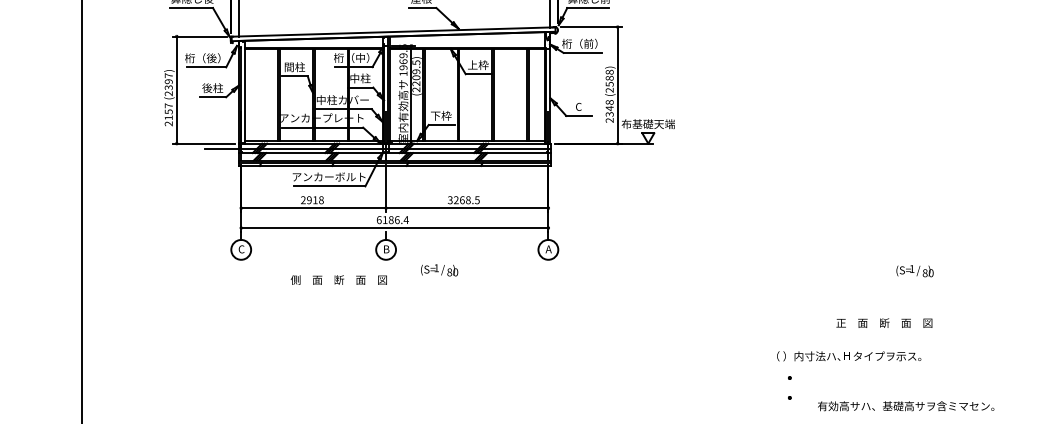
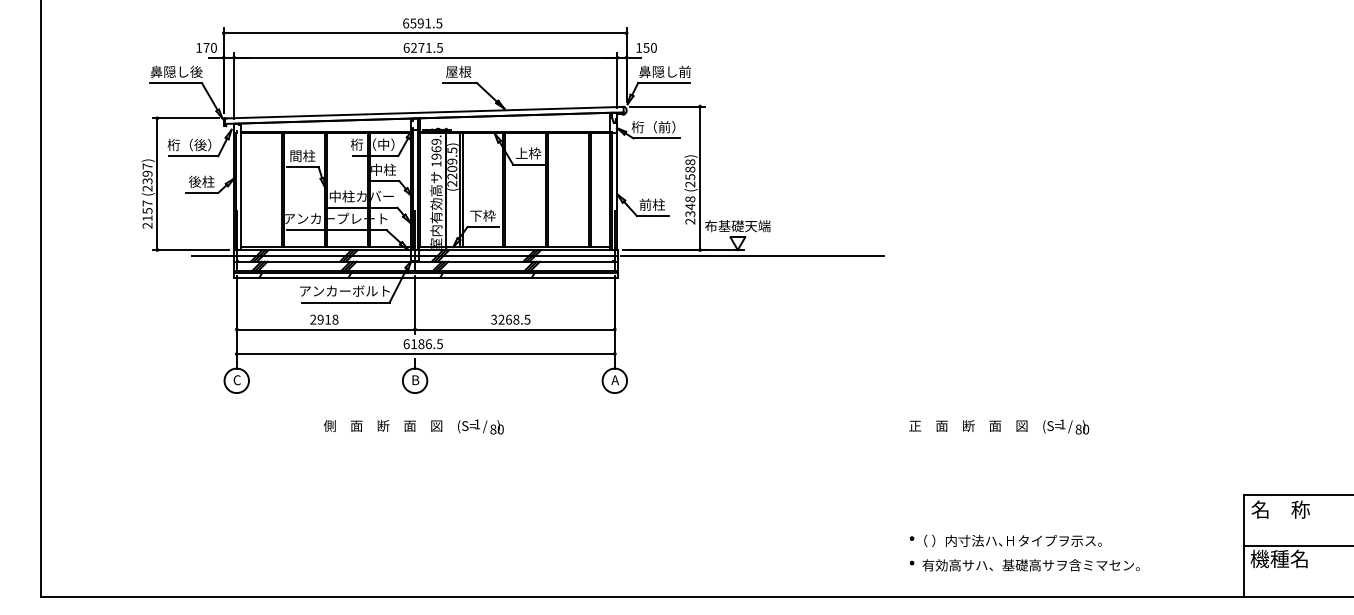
text: (578, 106) -> (651, 204), C -> 前柱
line: (660, 148) -> (752, 256), added
text: (405, 220) -> (439, 344), 6186.4 -> 6186.5
text: (439, 269) -> (480, 426), moved
text: (915, 270) -> (1066, 426), moved
text: (338, 279) -> (382, 425), moved
text: (884, 322) -> (968, 425), moved
text: (848, 356) -> (1012, 540), moved
text: (905, 406) -> (1030, 565), moved

